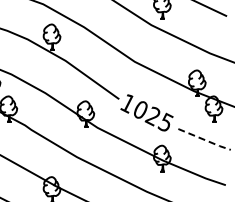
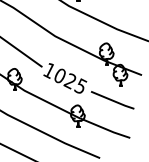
line: (204, 139) -> (112, 100), dashed -> solid

